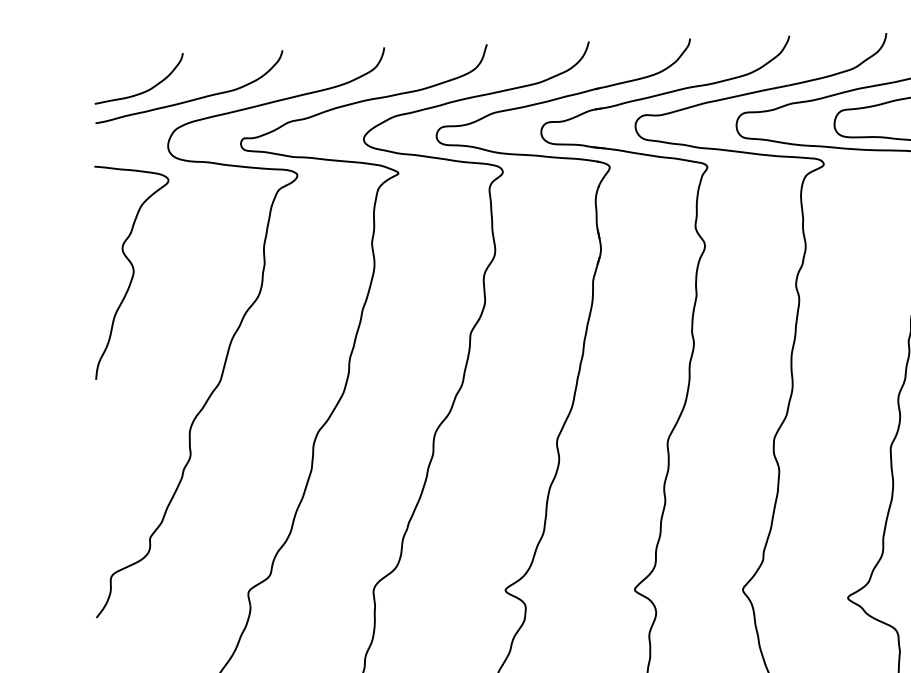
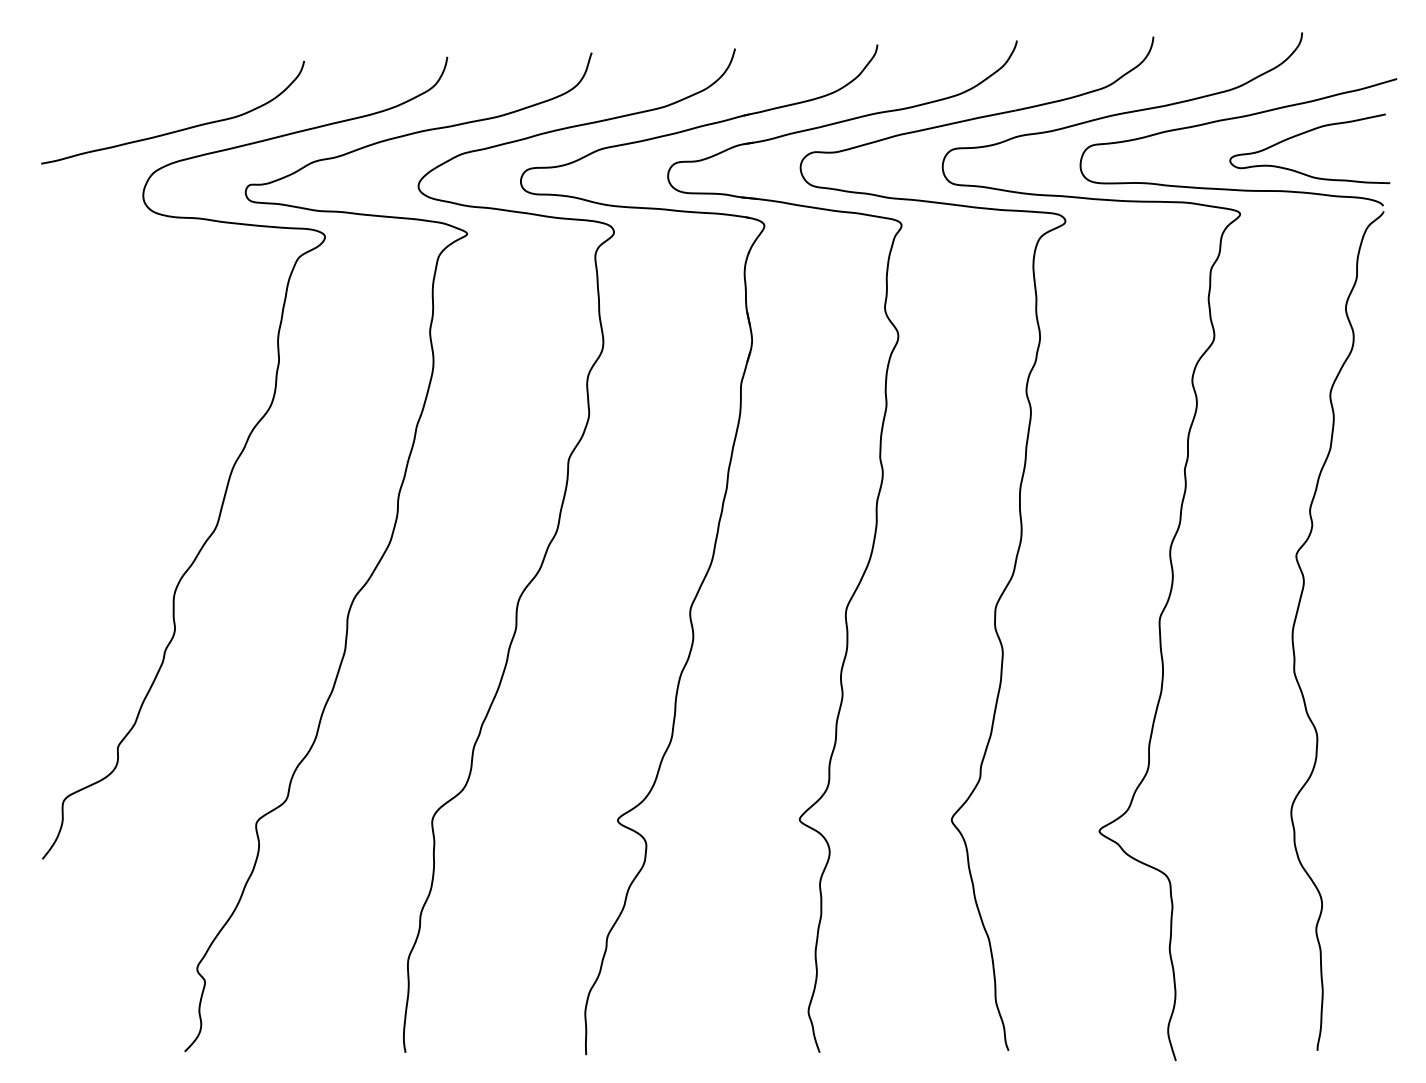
curve: (142, 91) -> (107, 119), removed
curve: (132, 272) -> (93, 373), removed

